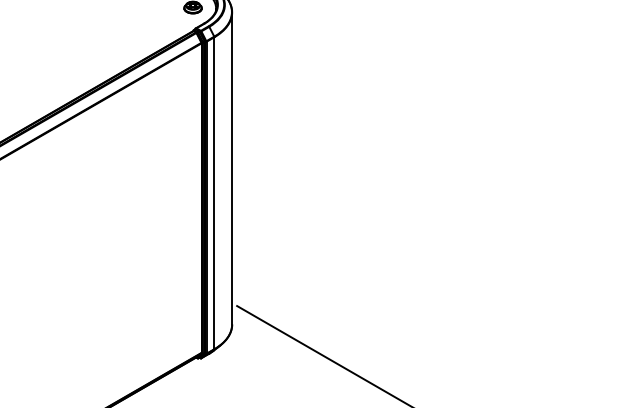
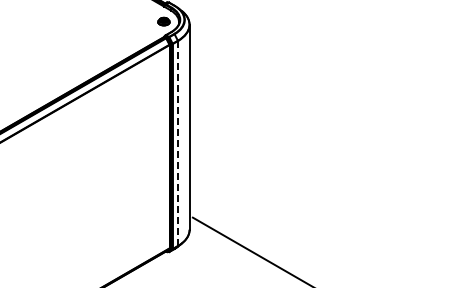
line: (215, 194) -> (178, 144), solid -> dashed

